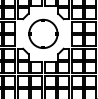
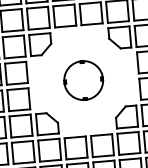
circle: (43, 33) -> (83, 79), size x0.7

